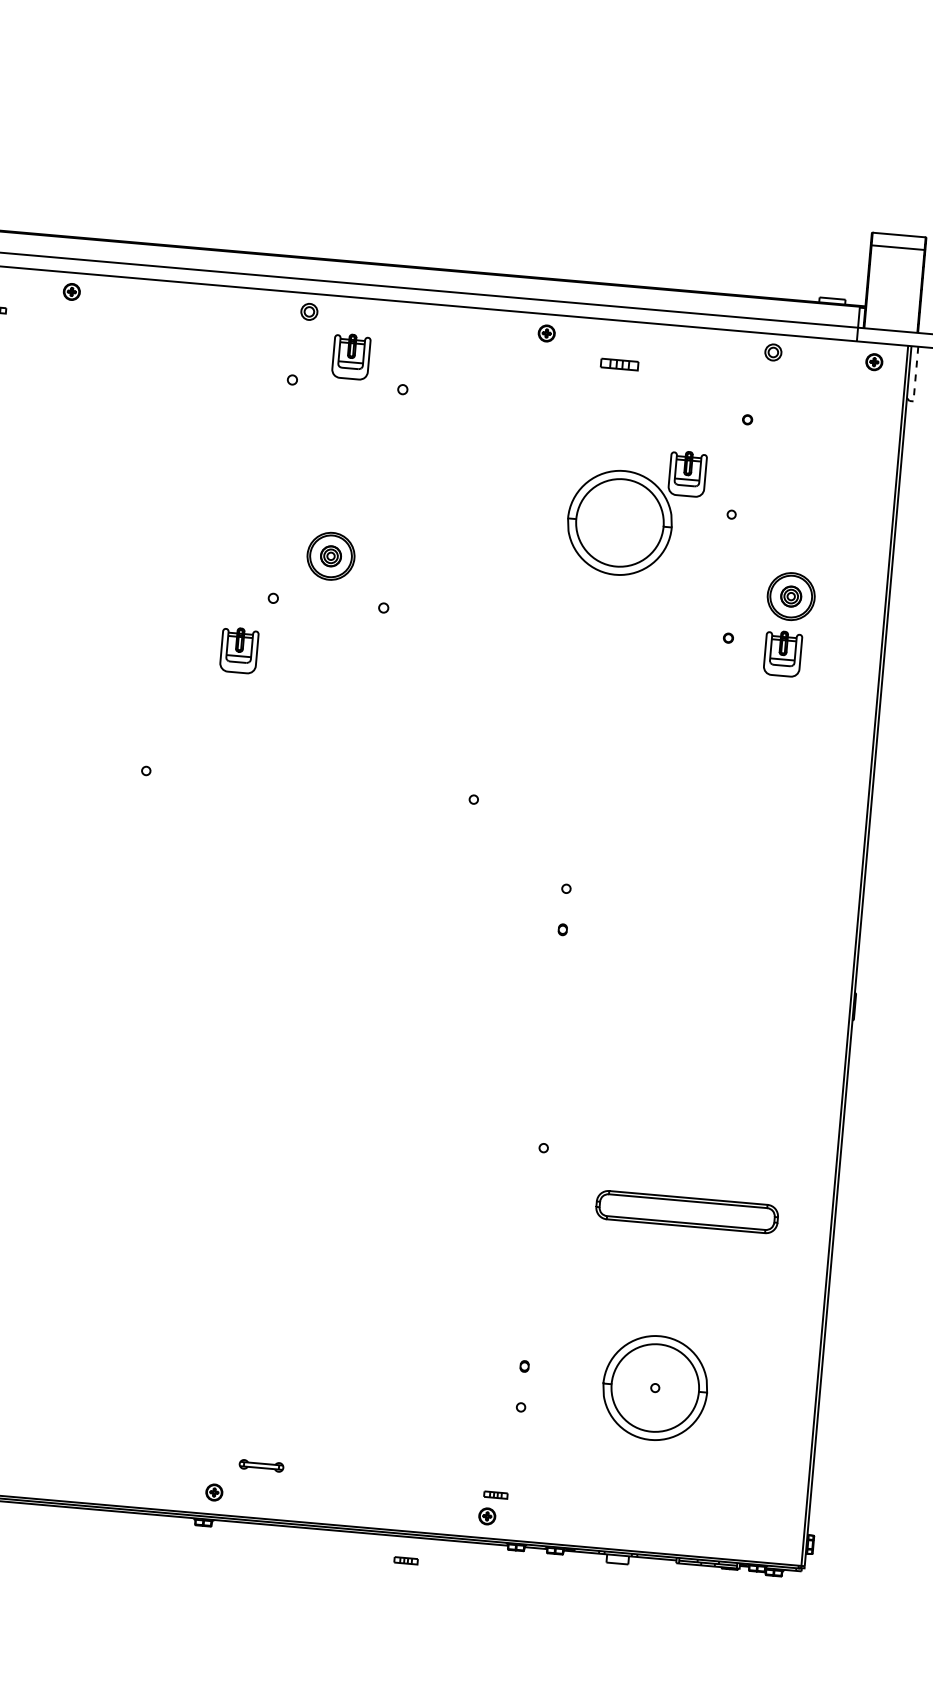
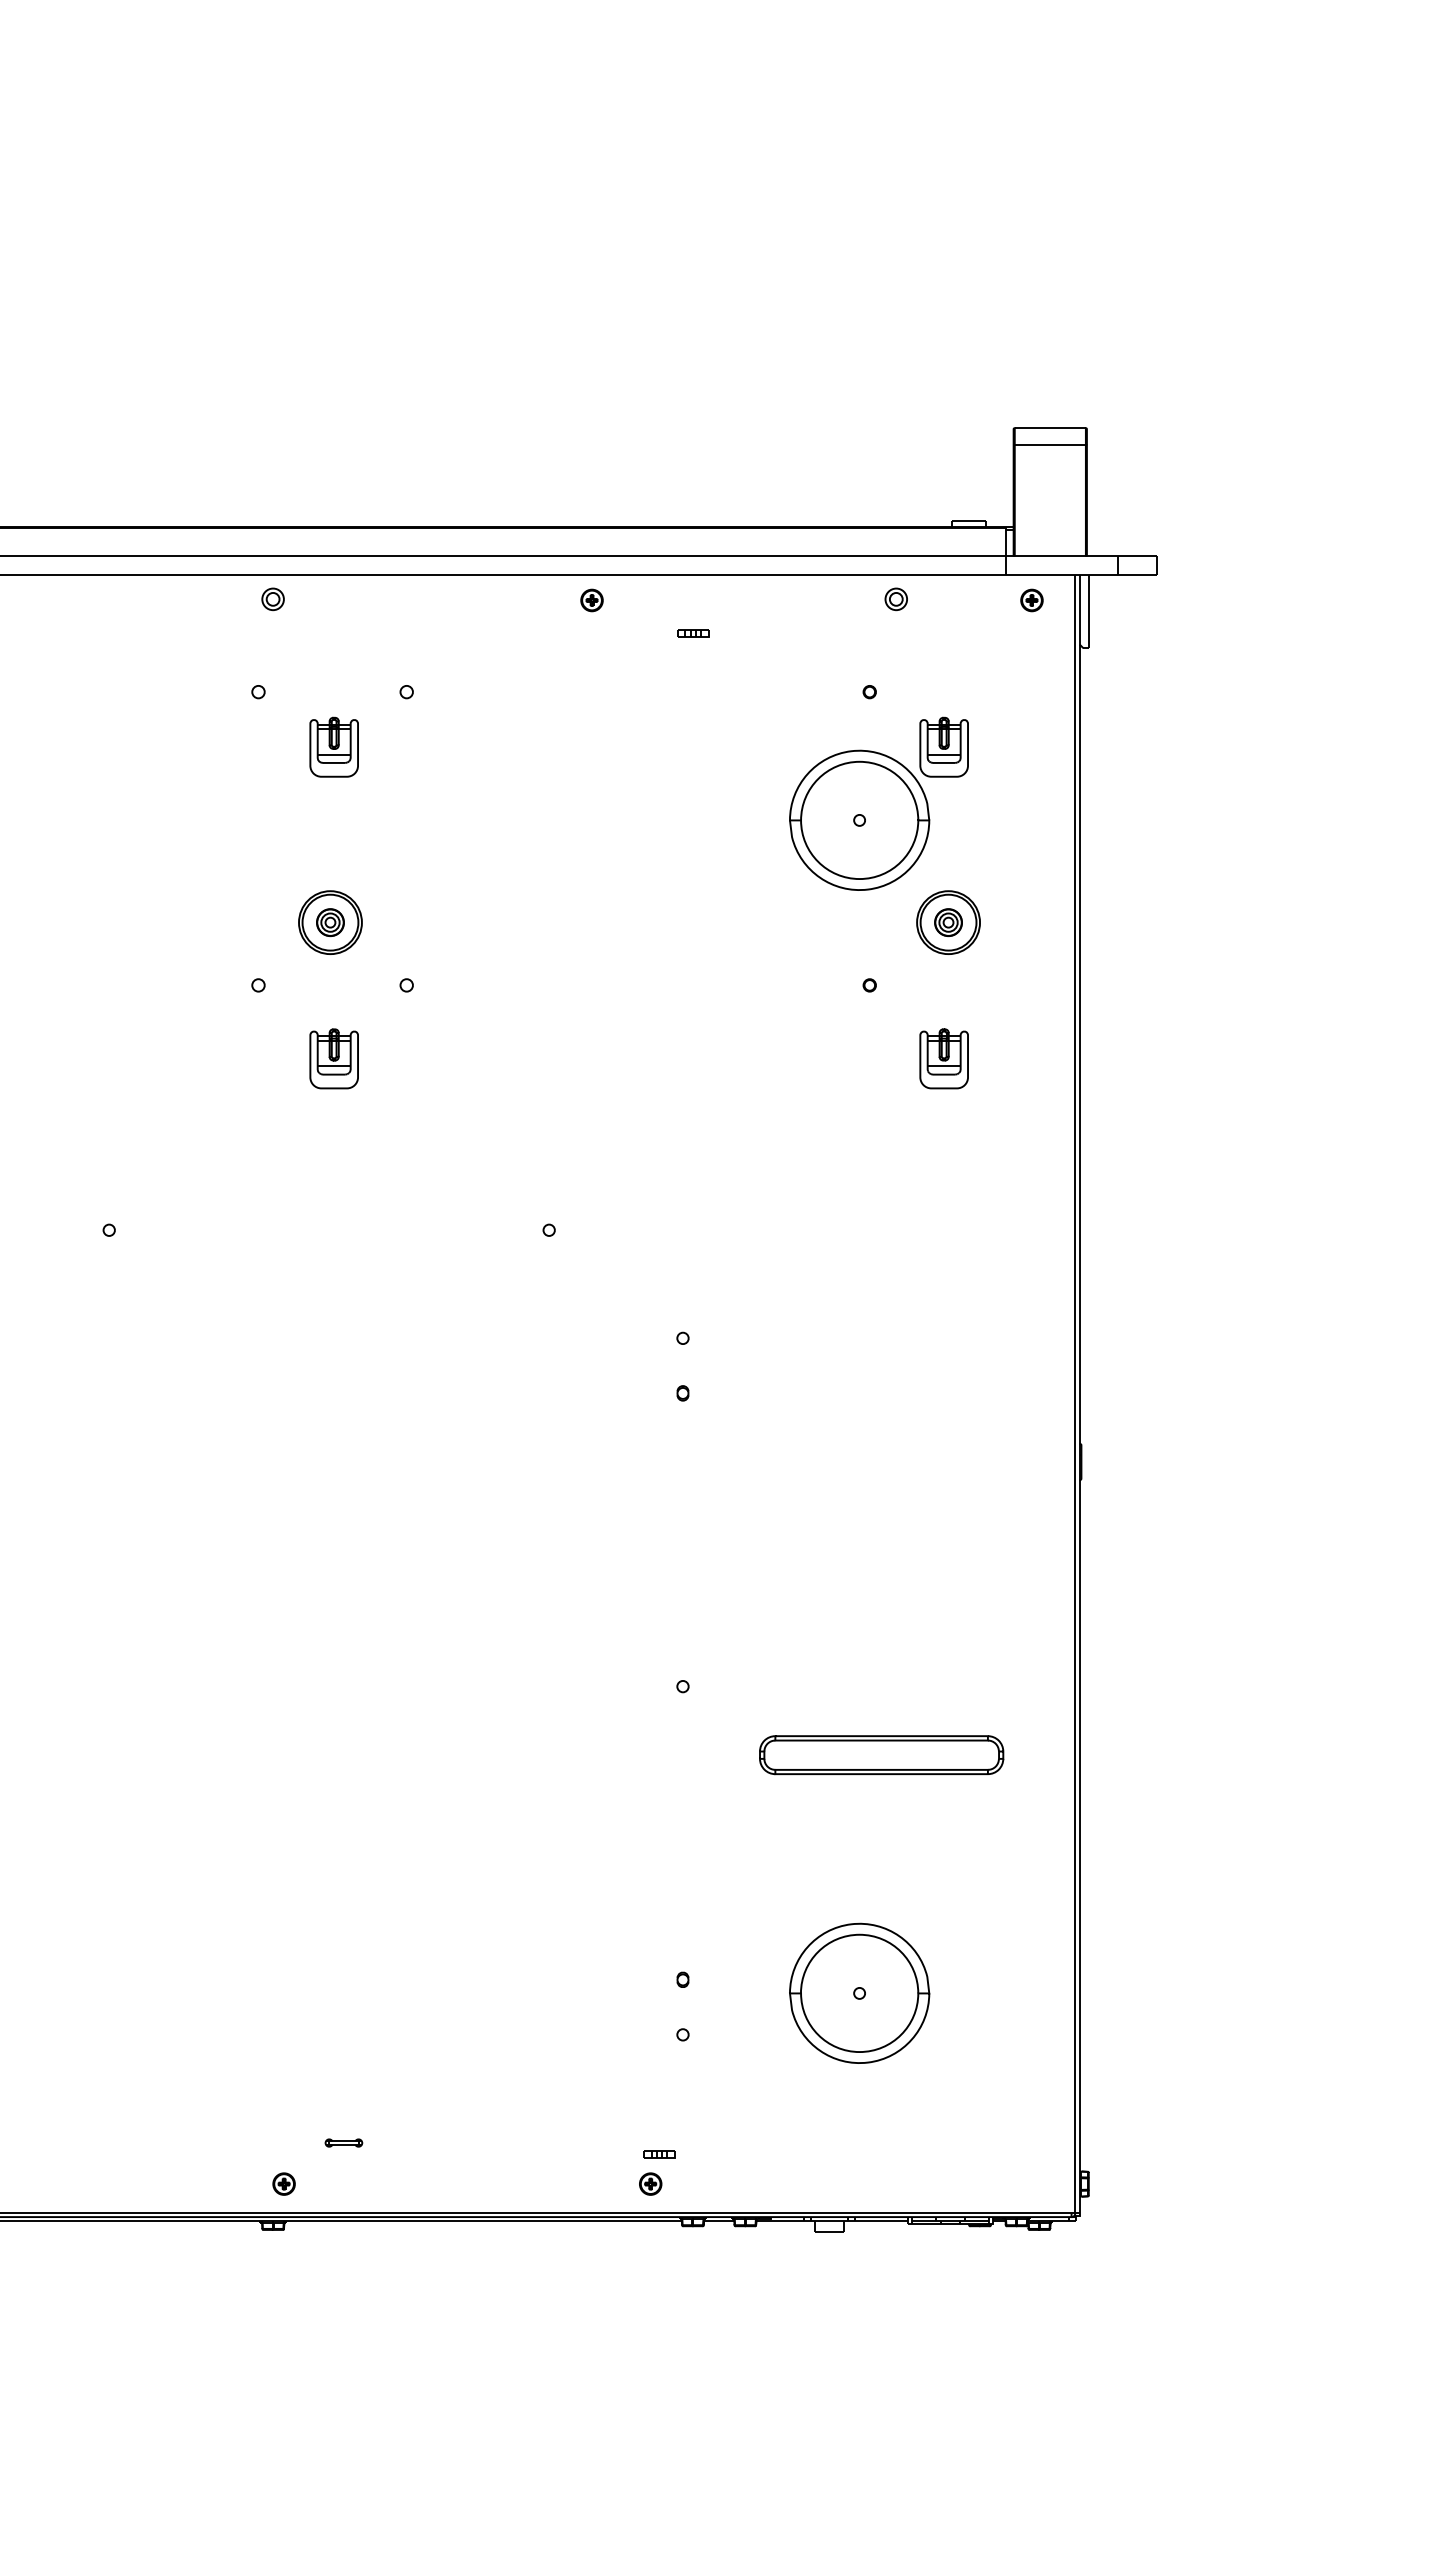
part: (350, 356) -> (333, 746), moved
part: (620, 364) -> (693, 633), size x0.62
line: (915, 374) -> (1088, 611), dashed -> solid
part: (635, 511) -> (878, 803), moved
part: (238, 650) -> (333, 1058), moved
part: (782, 653) -> (943, 1058), moved
part: (261, 1465) -> (343, 2142), size x0.62
part: (405, 1560) -> (547, 2252), removed

